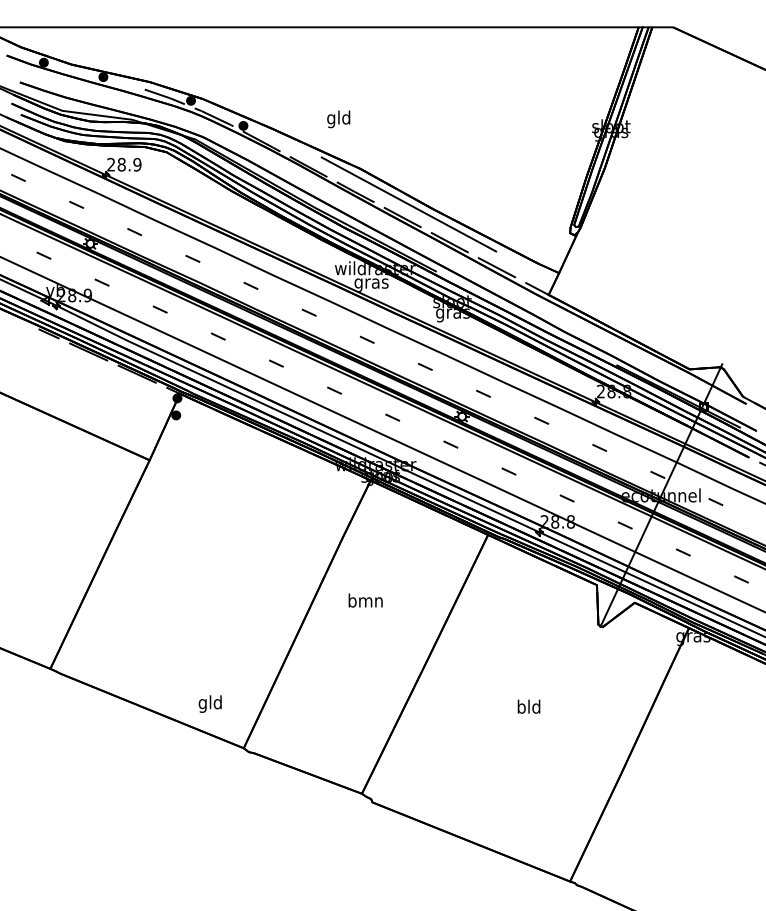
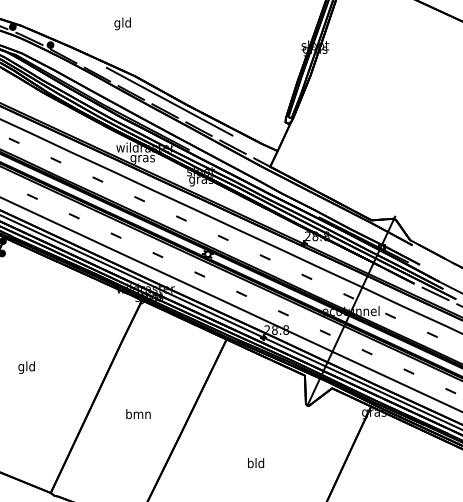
text: (338, 119) -> (122, 23), moved
text: (365, 600) -> (138, 414), moved
text: (209, 703) -> (26, 367), moved

